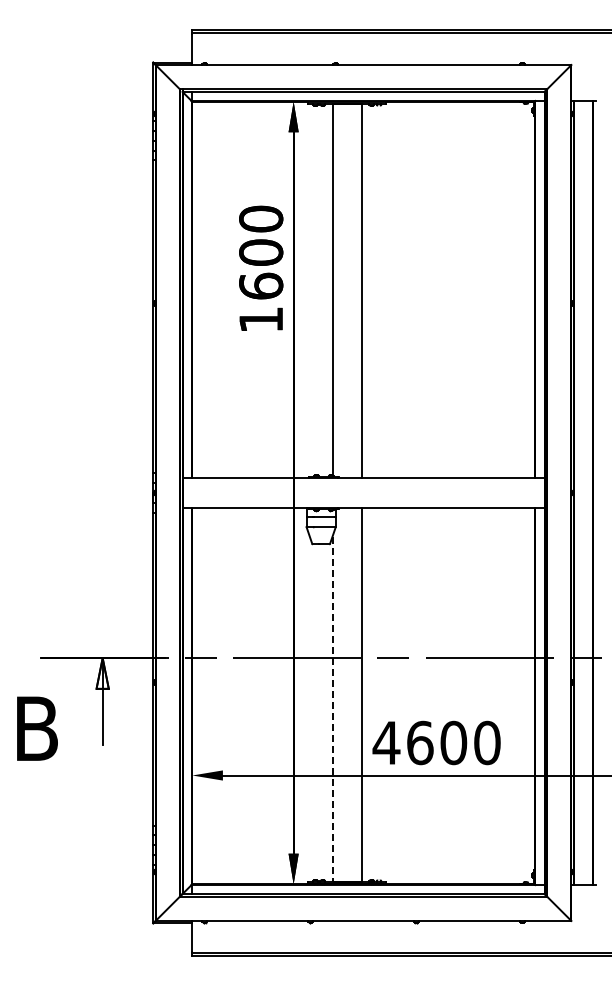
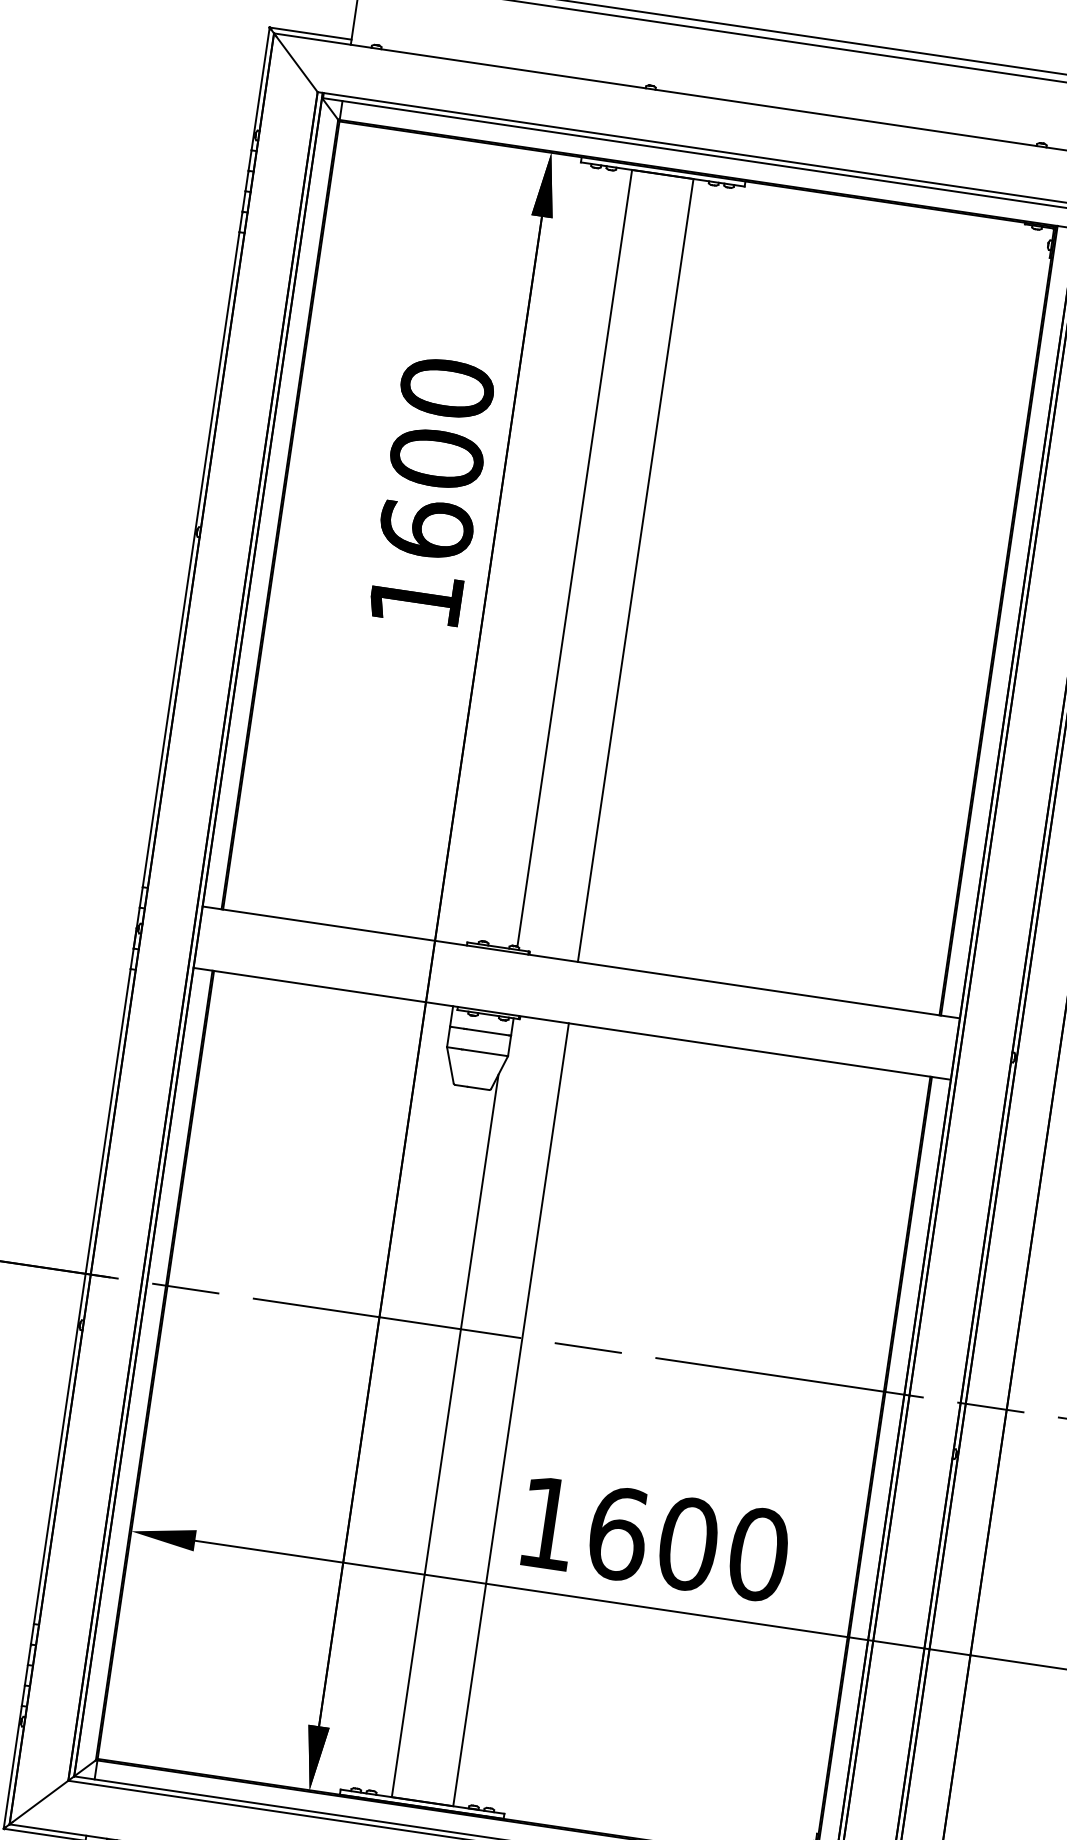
line: (332, 709) -> (444, 1436), dashed -> solid
text: (386, 742) -> (547, 1522), 4600 -> 1600

